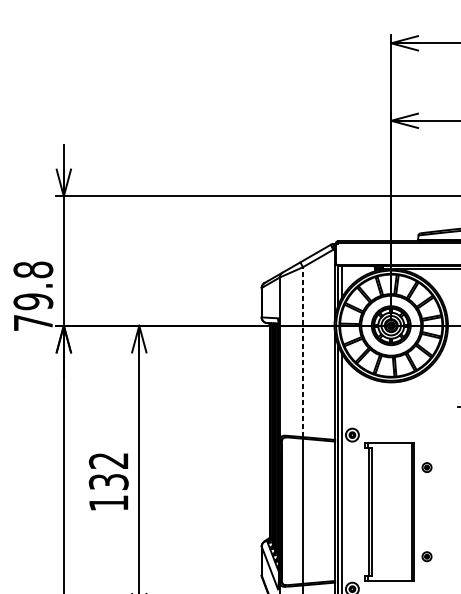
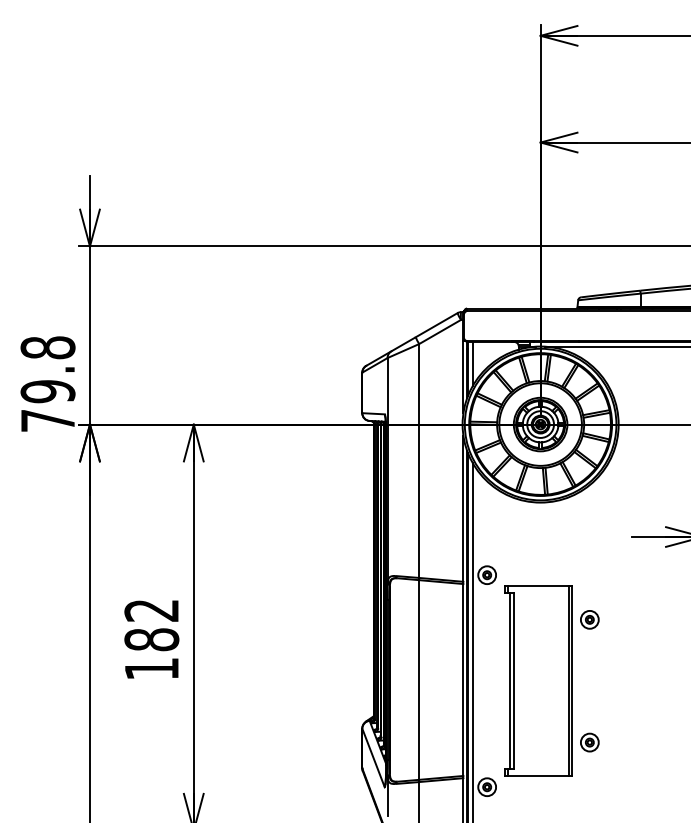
line: (303, 351) -> (419, 460), dashed -> solid
part: (426, 467) -> (589, 619), size x1.43
text: (108, 481) -> (151, 639), 132 -> 182
part: (426, 556) -> (589, 742), size x1.43

